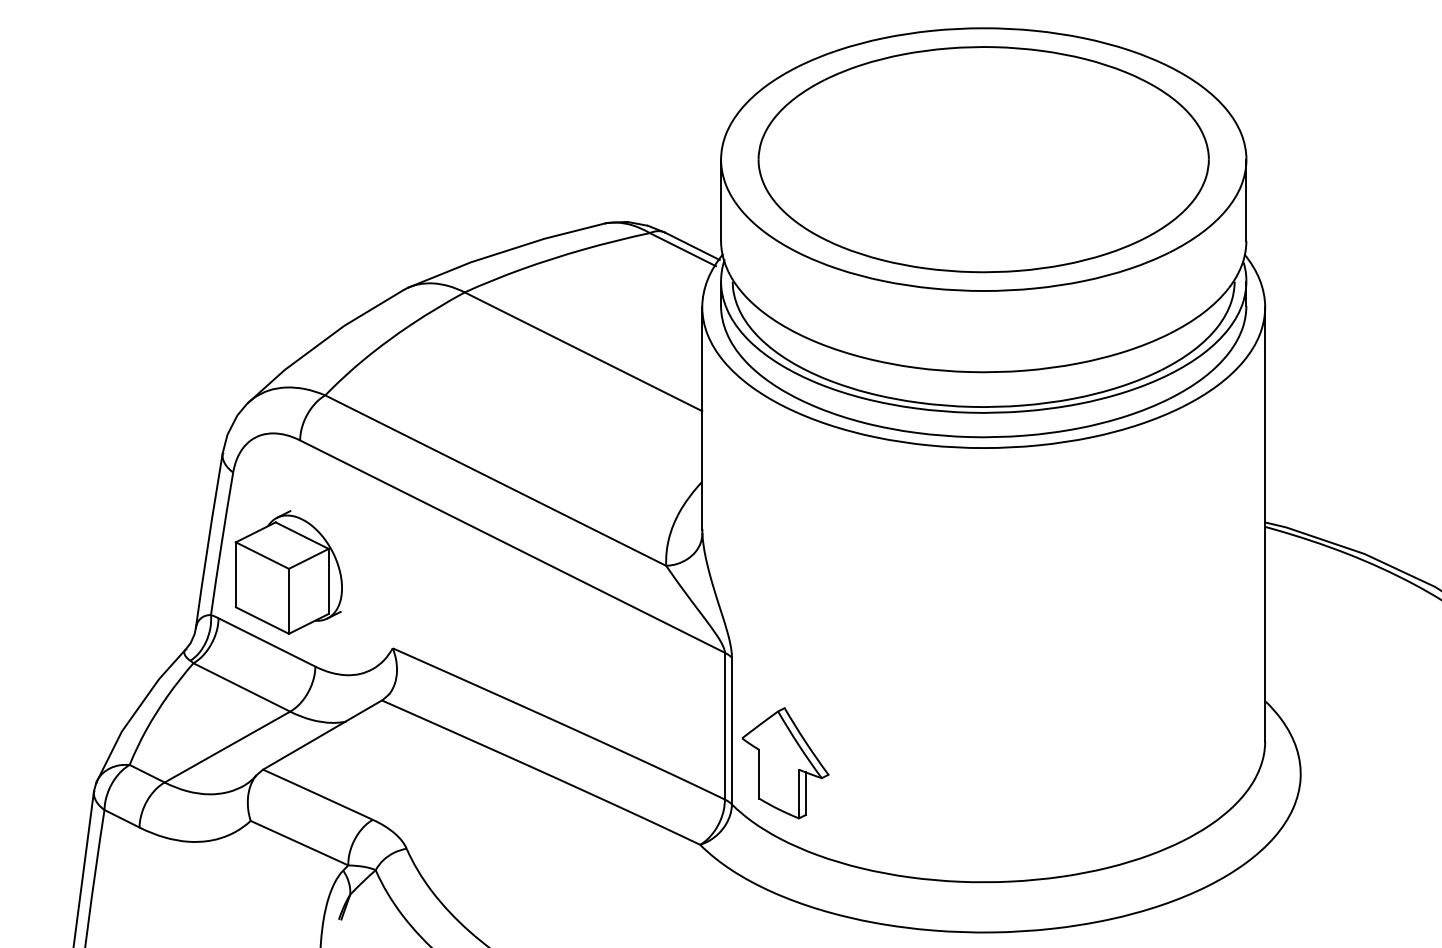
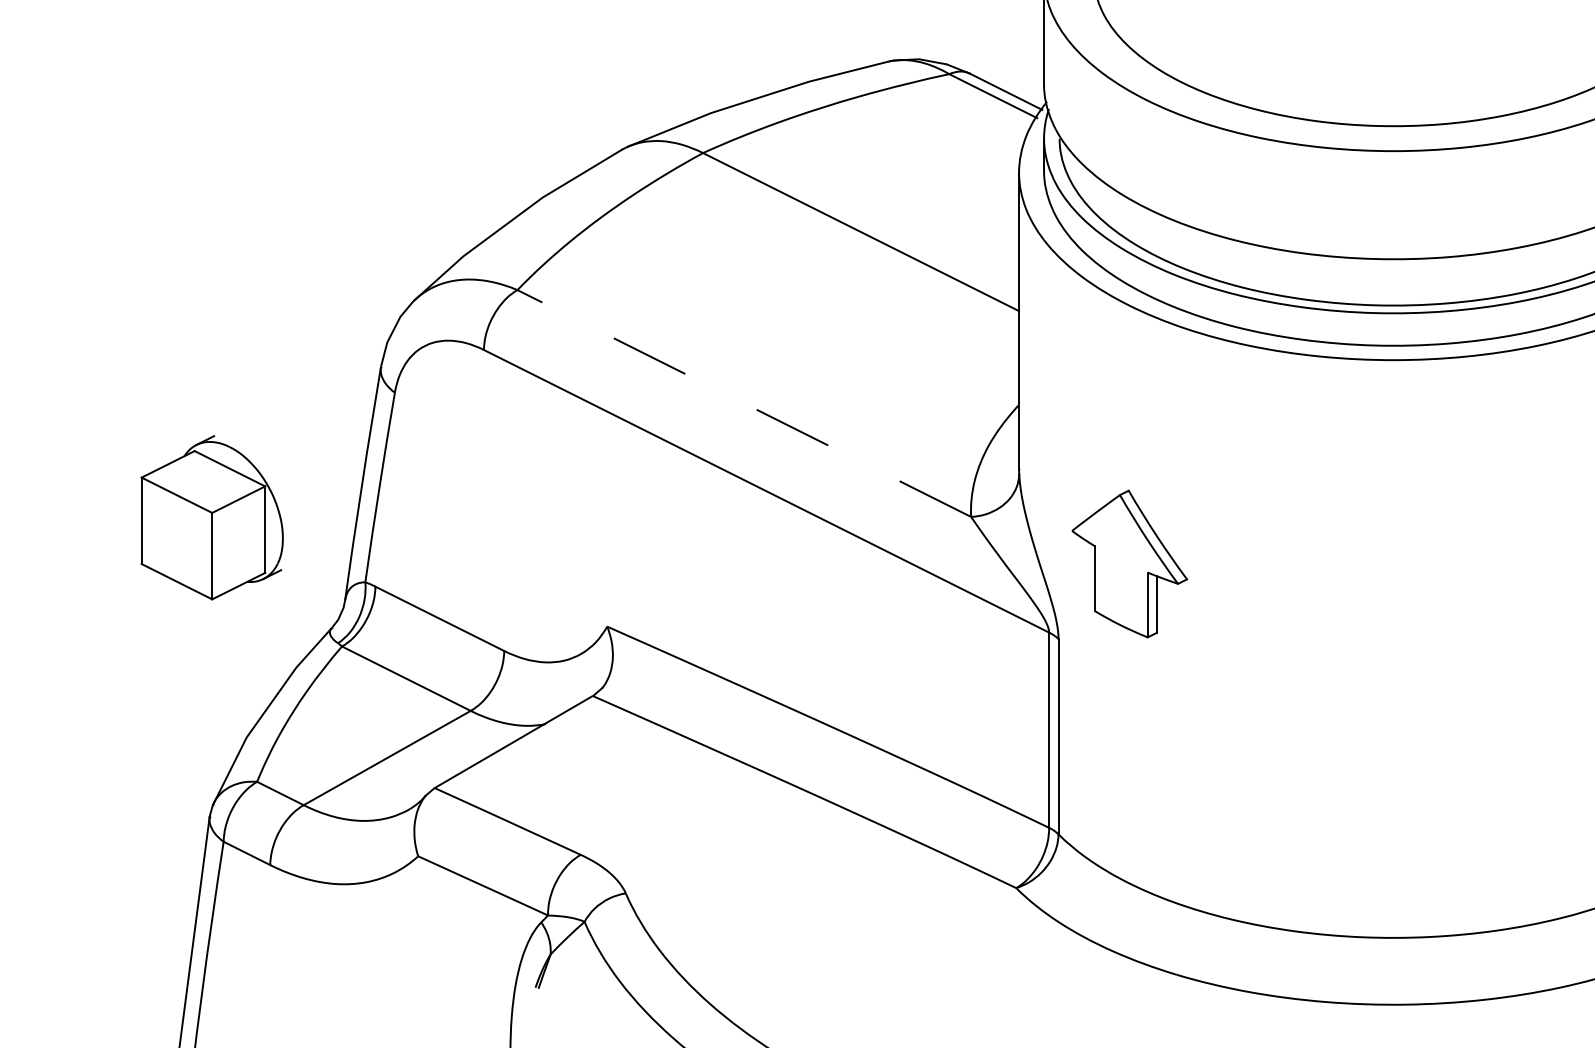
line: (495, 480) -> (743, 403), solid -> dashed
part: (288, 572) -> (211, 517), moved
part: (785, 763) -> (1129, 564), moved

